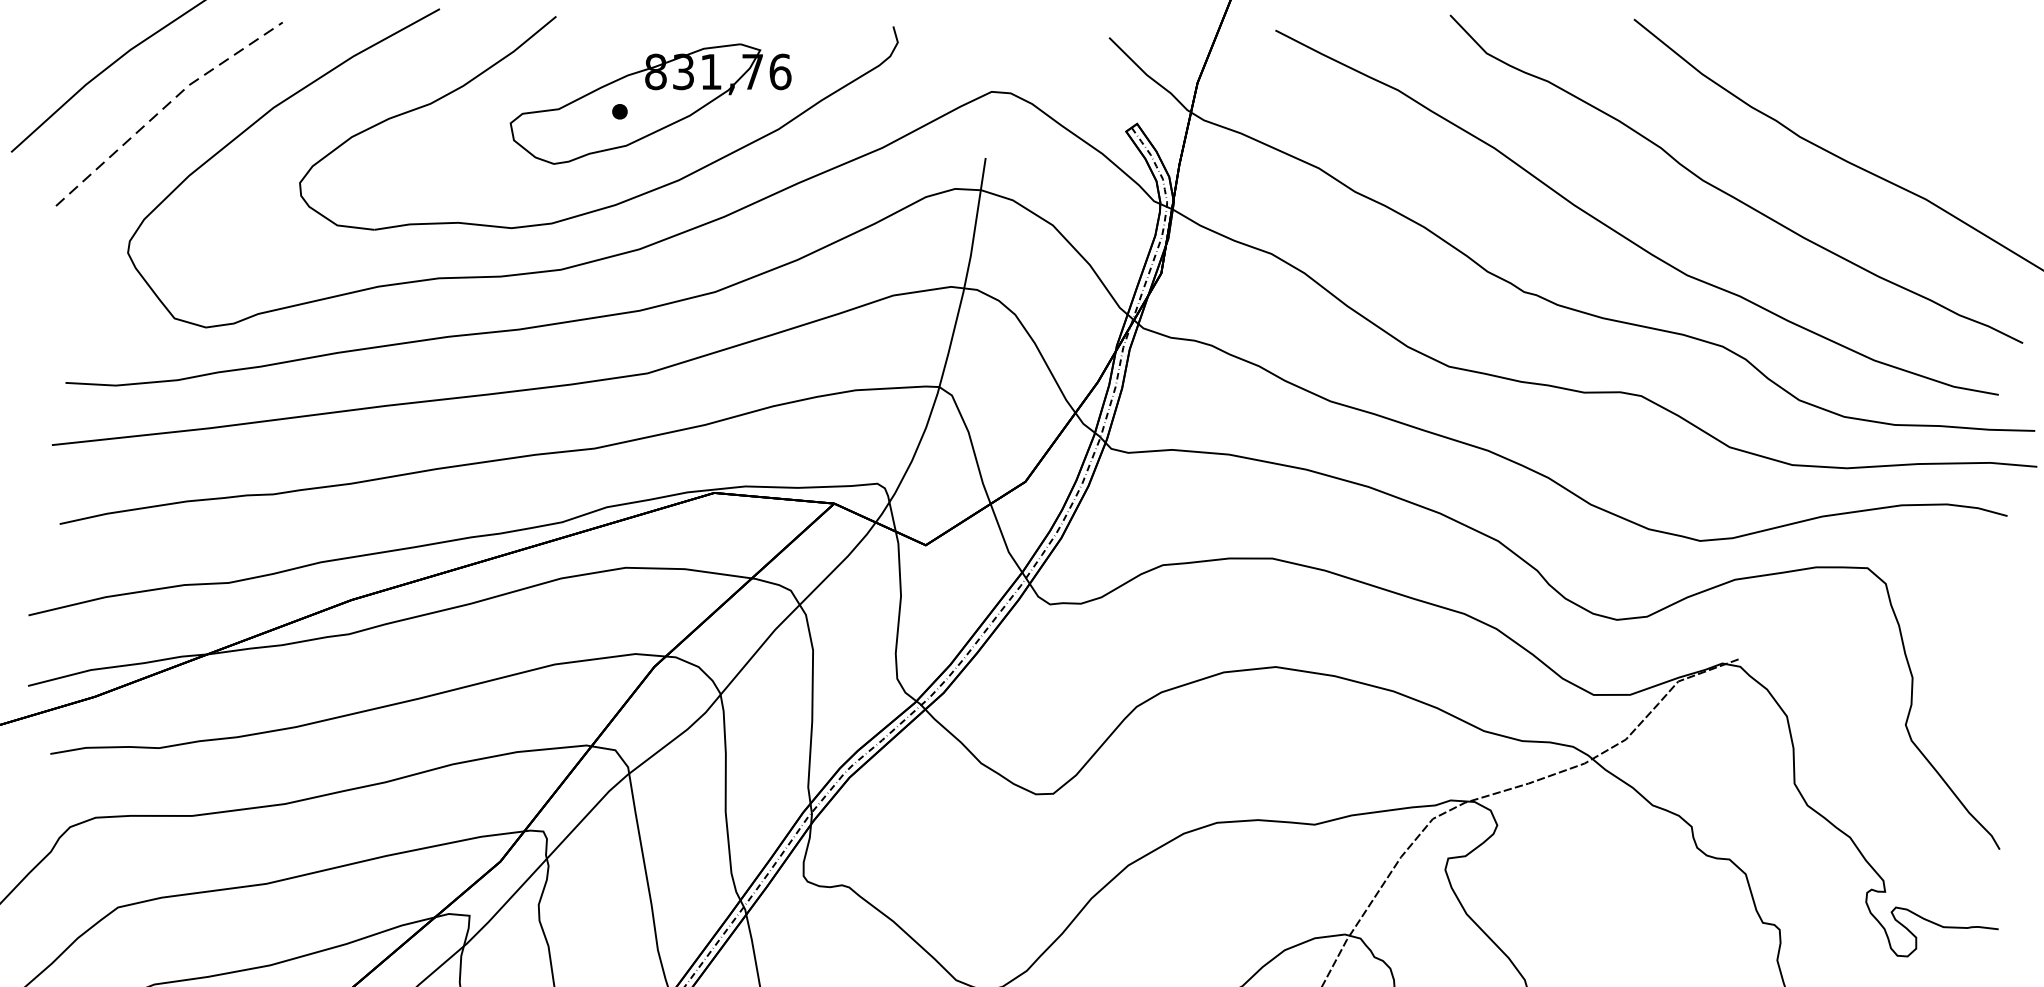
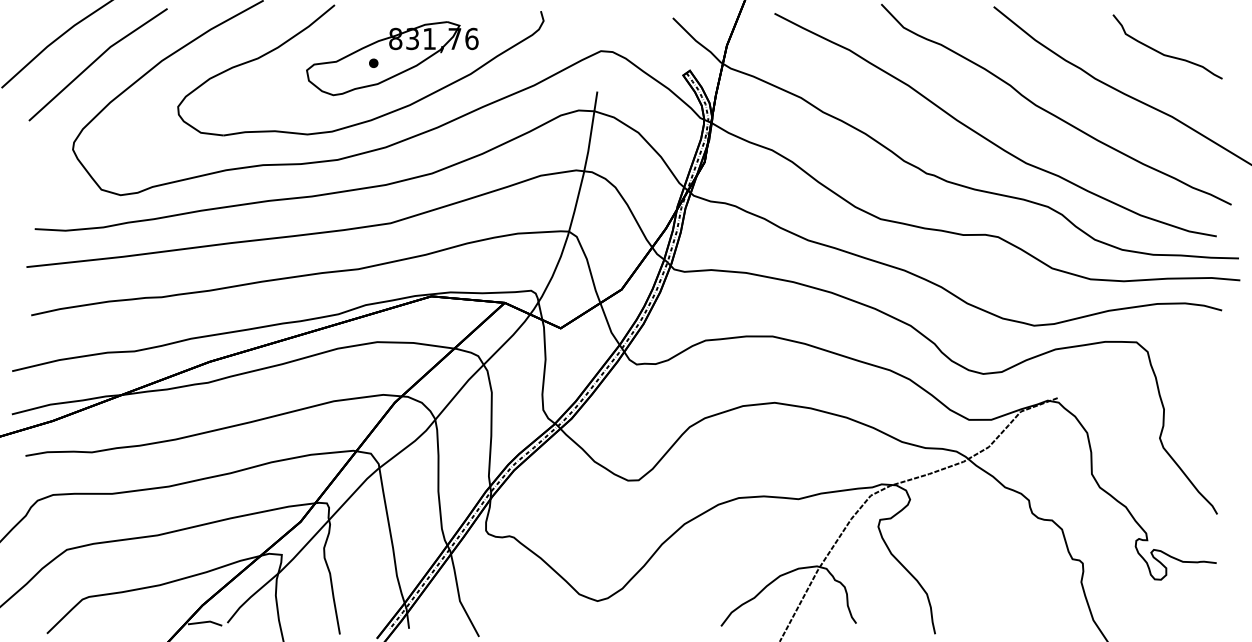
curve: (1911, 95) -> (1163, 53), added
line: (164, 107) -> (95, 60), dashed -> solid

